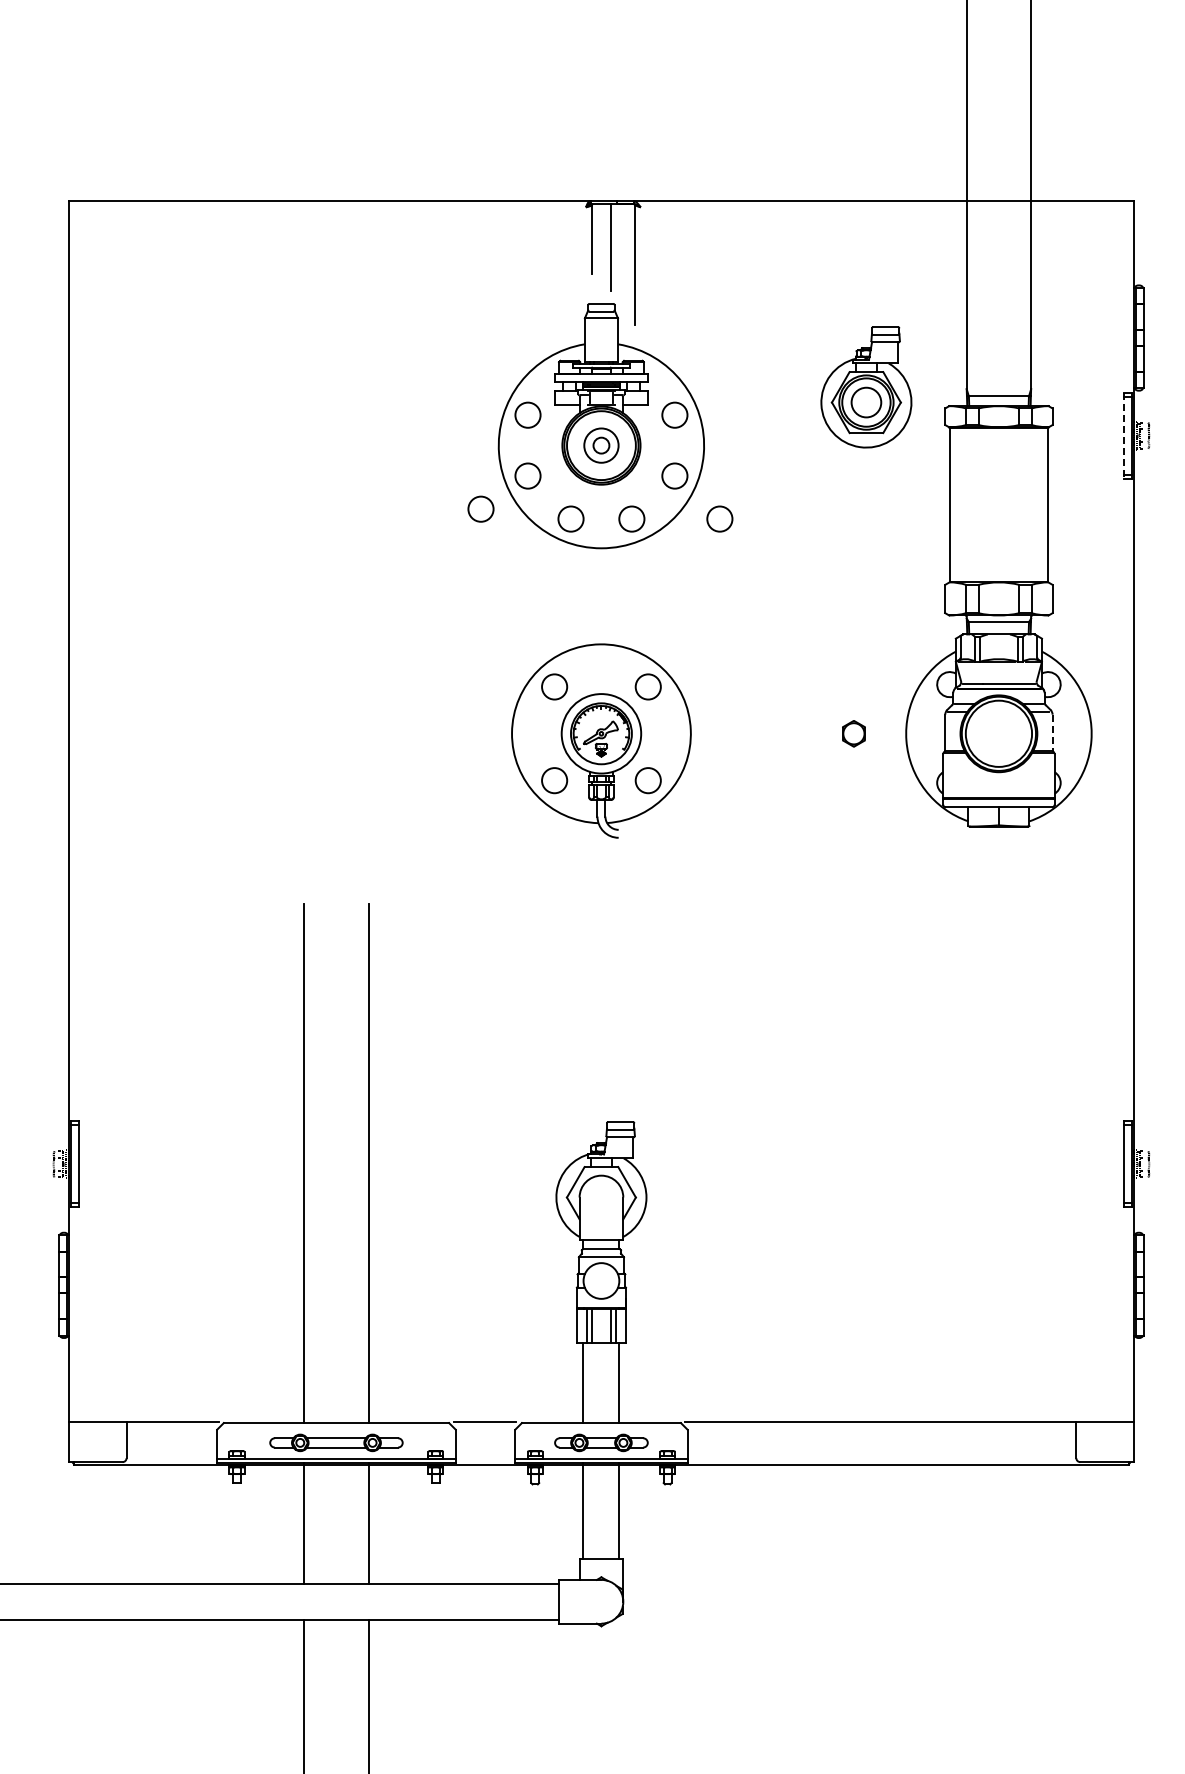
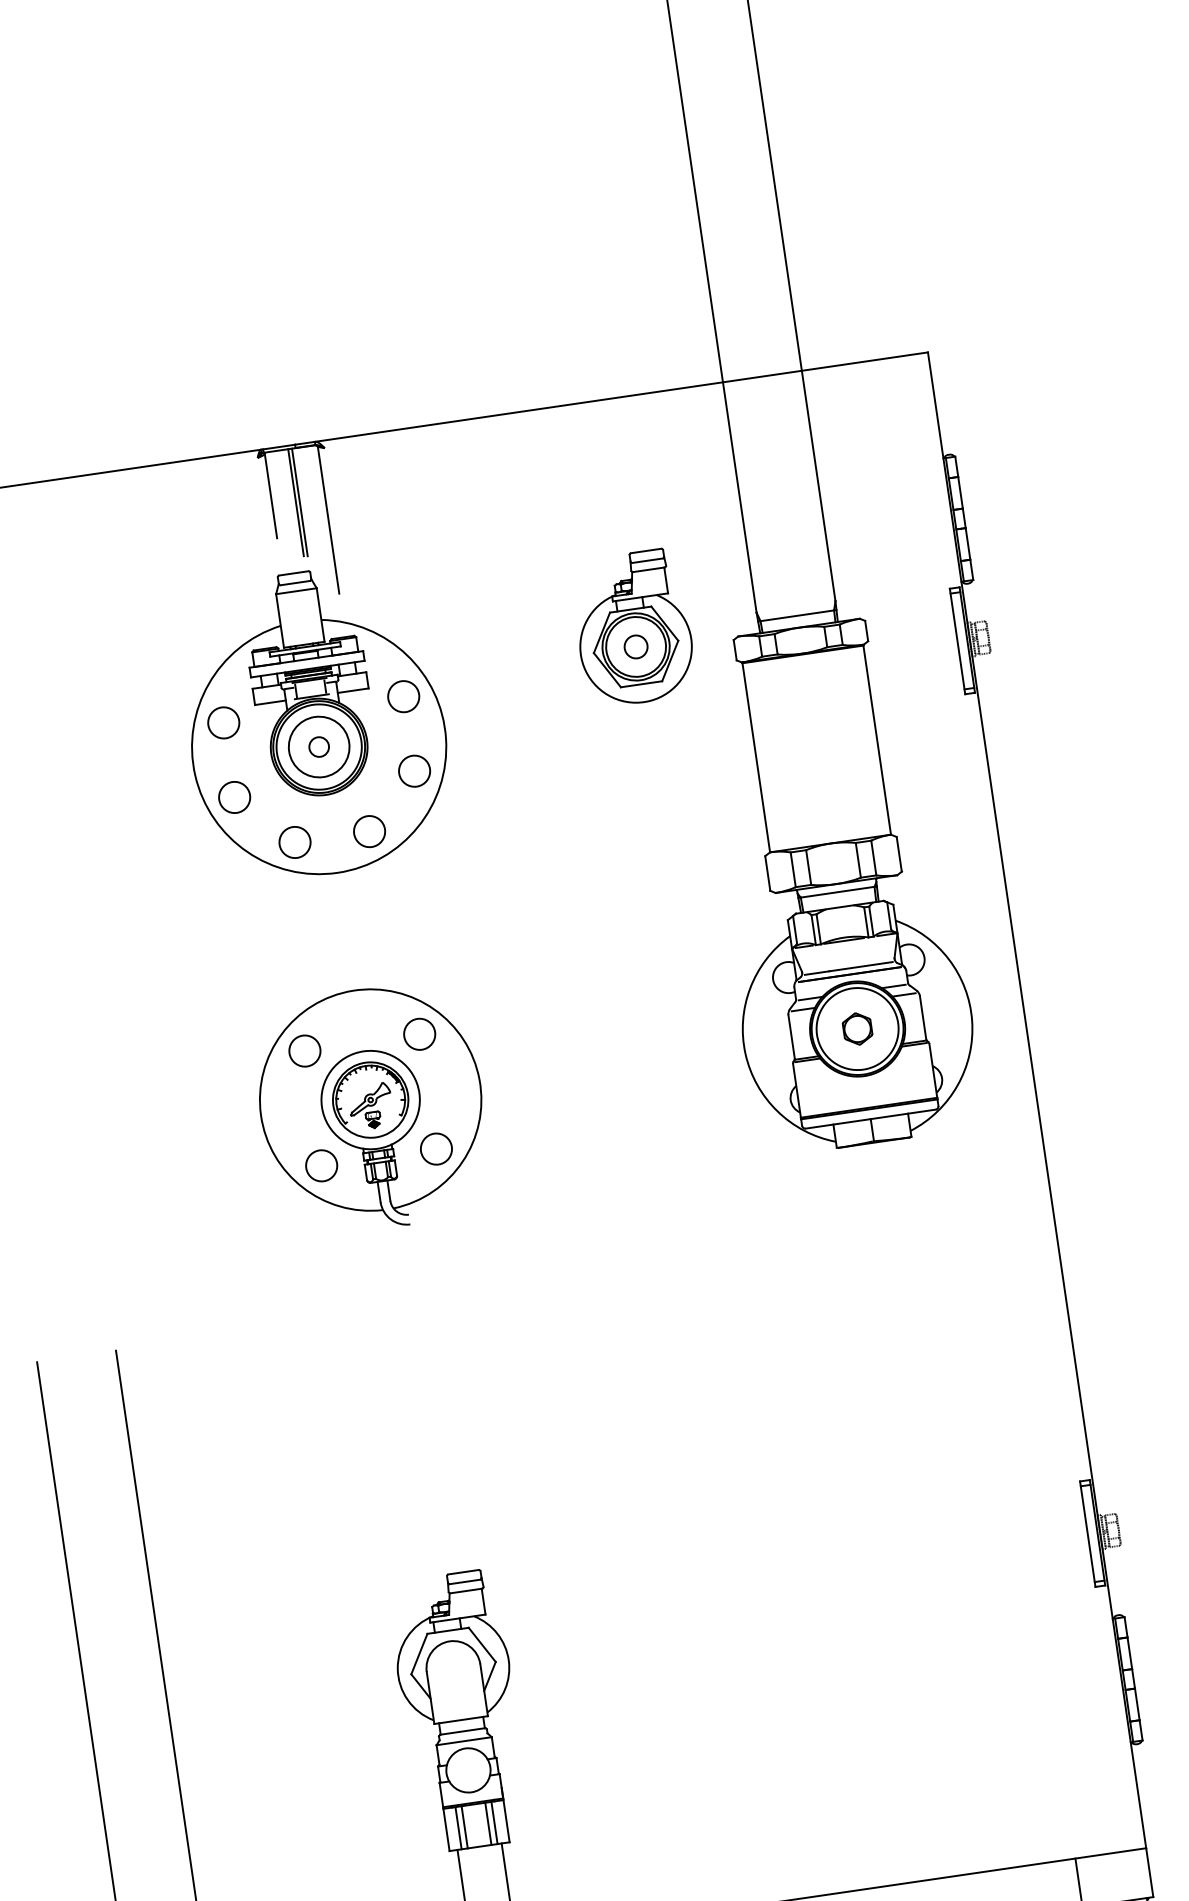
line: (614, 247) -> (299, 502), added
circle: (866, 402) -> (636, 646), size x0.62
line: (1124, 436) -> (958, 642), dashed -> solid
circle: (600, 445) -> (317, 747), size x1.43
circle: (480, 508) -> (182, 845), removed
circle: (719, 518) -> (476, 815), removed
line: (1052, 732) -> (922, 1017), dashed -> solid
part: (853, 733) -> (857, 1028), moved

